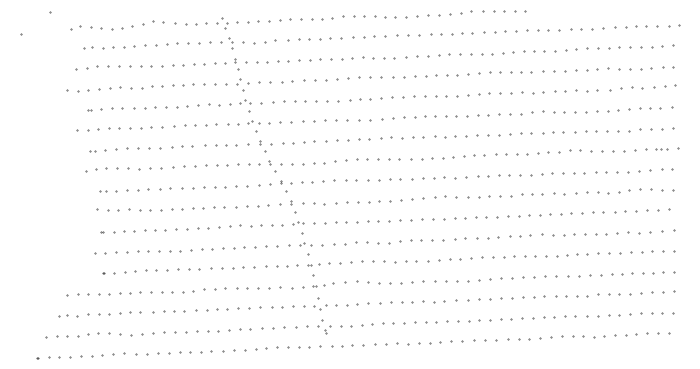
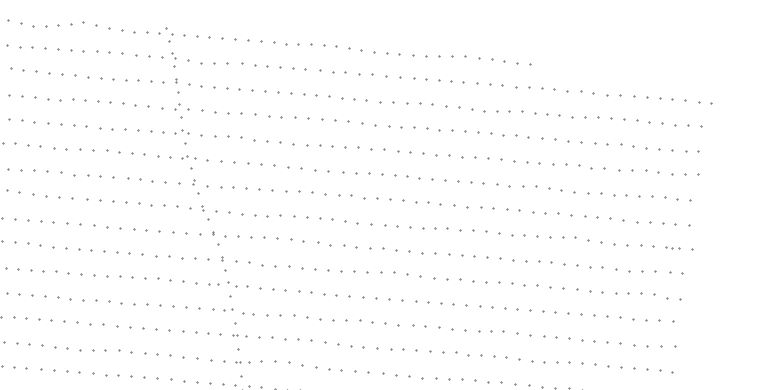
part: (298, 223) -> (228, 284), size x1.4
part: (305, 244) -> (233, 310), size x1.4

